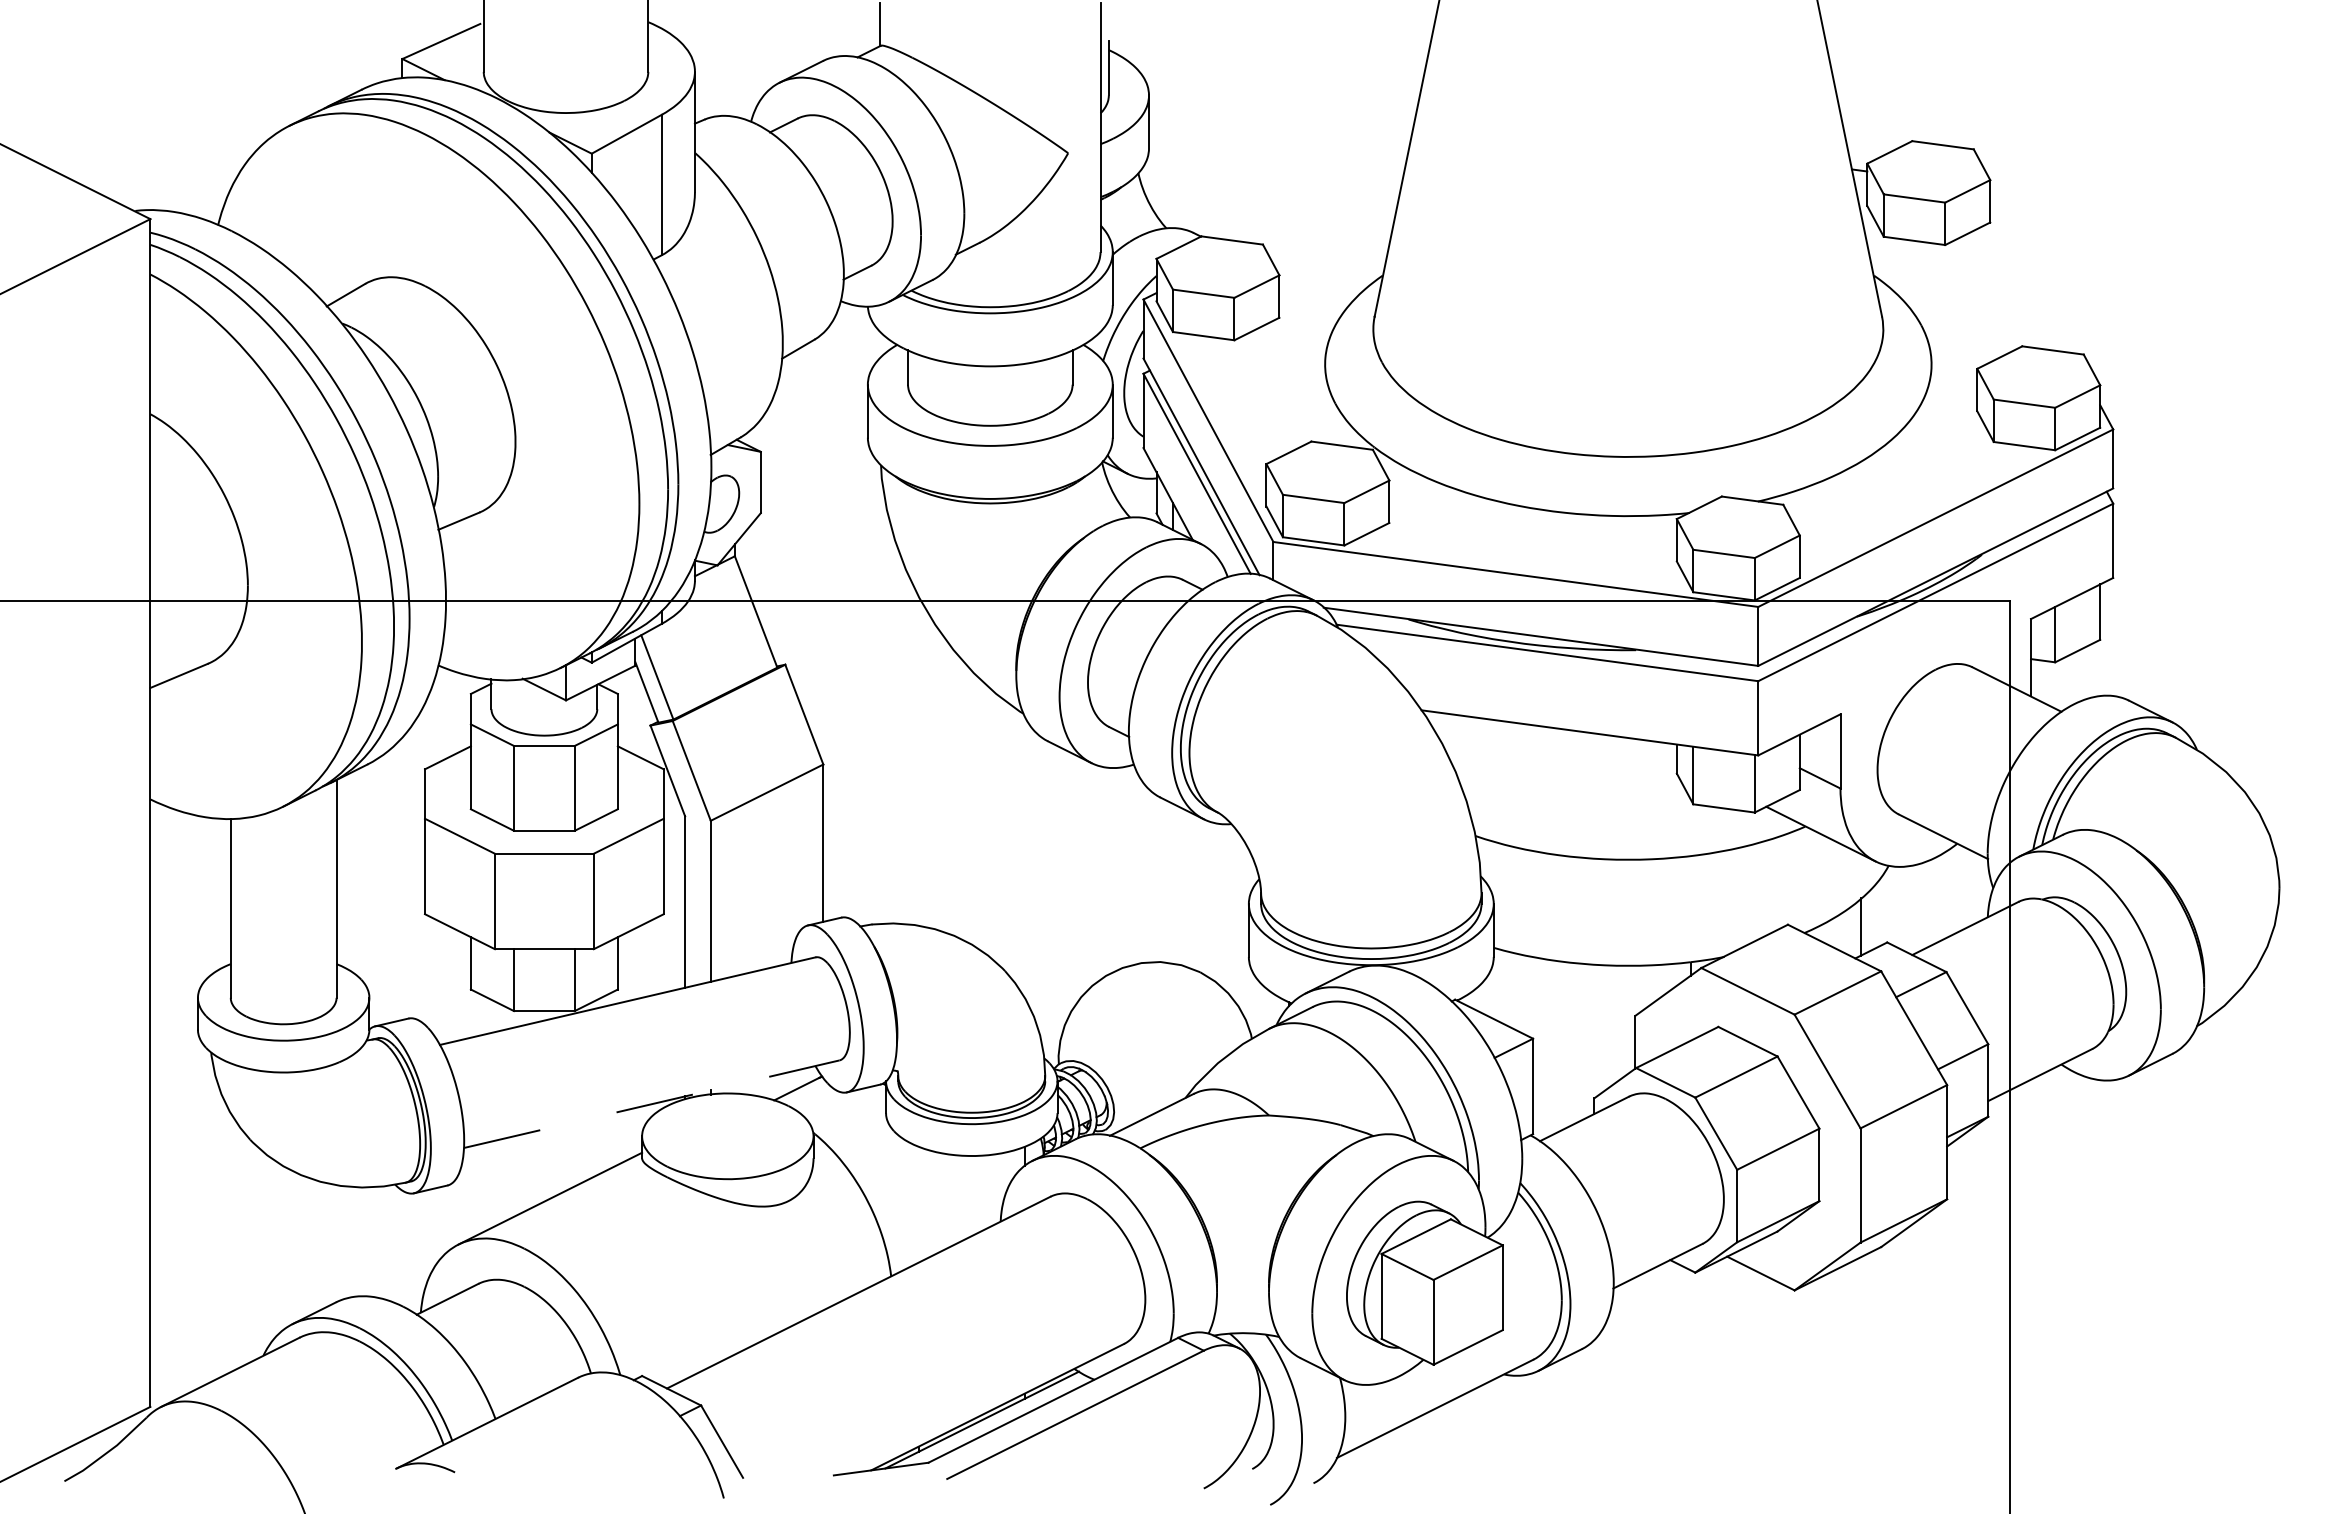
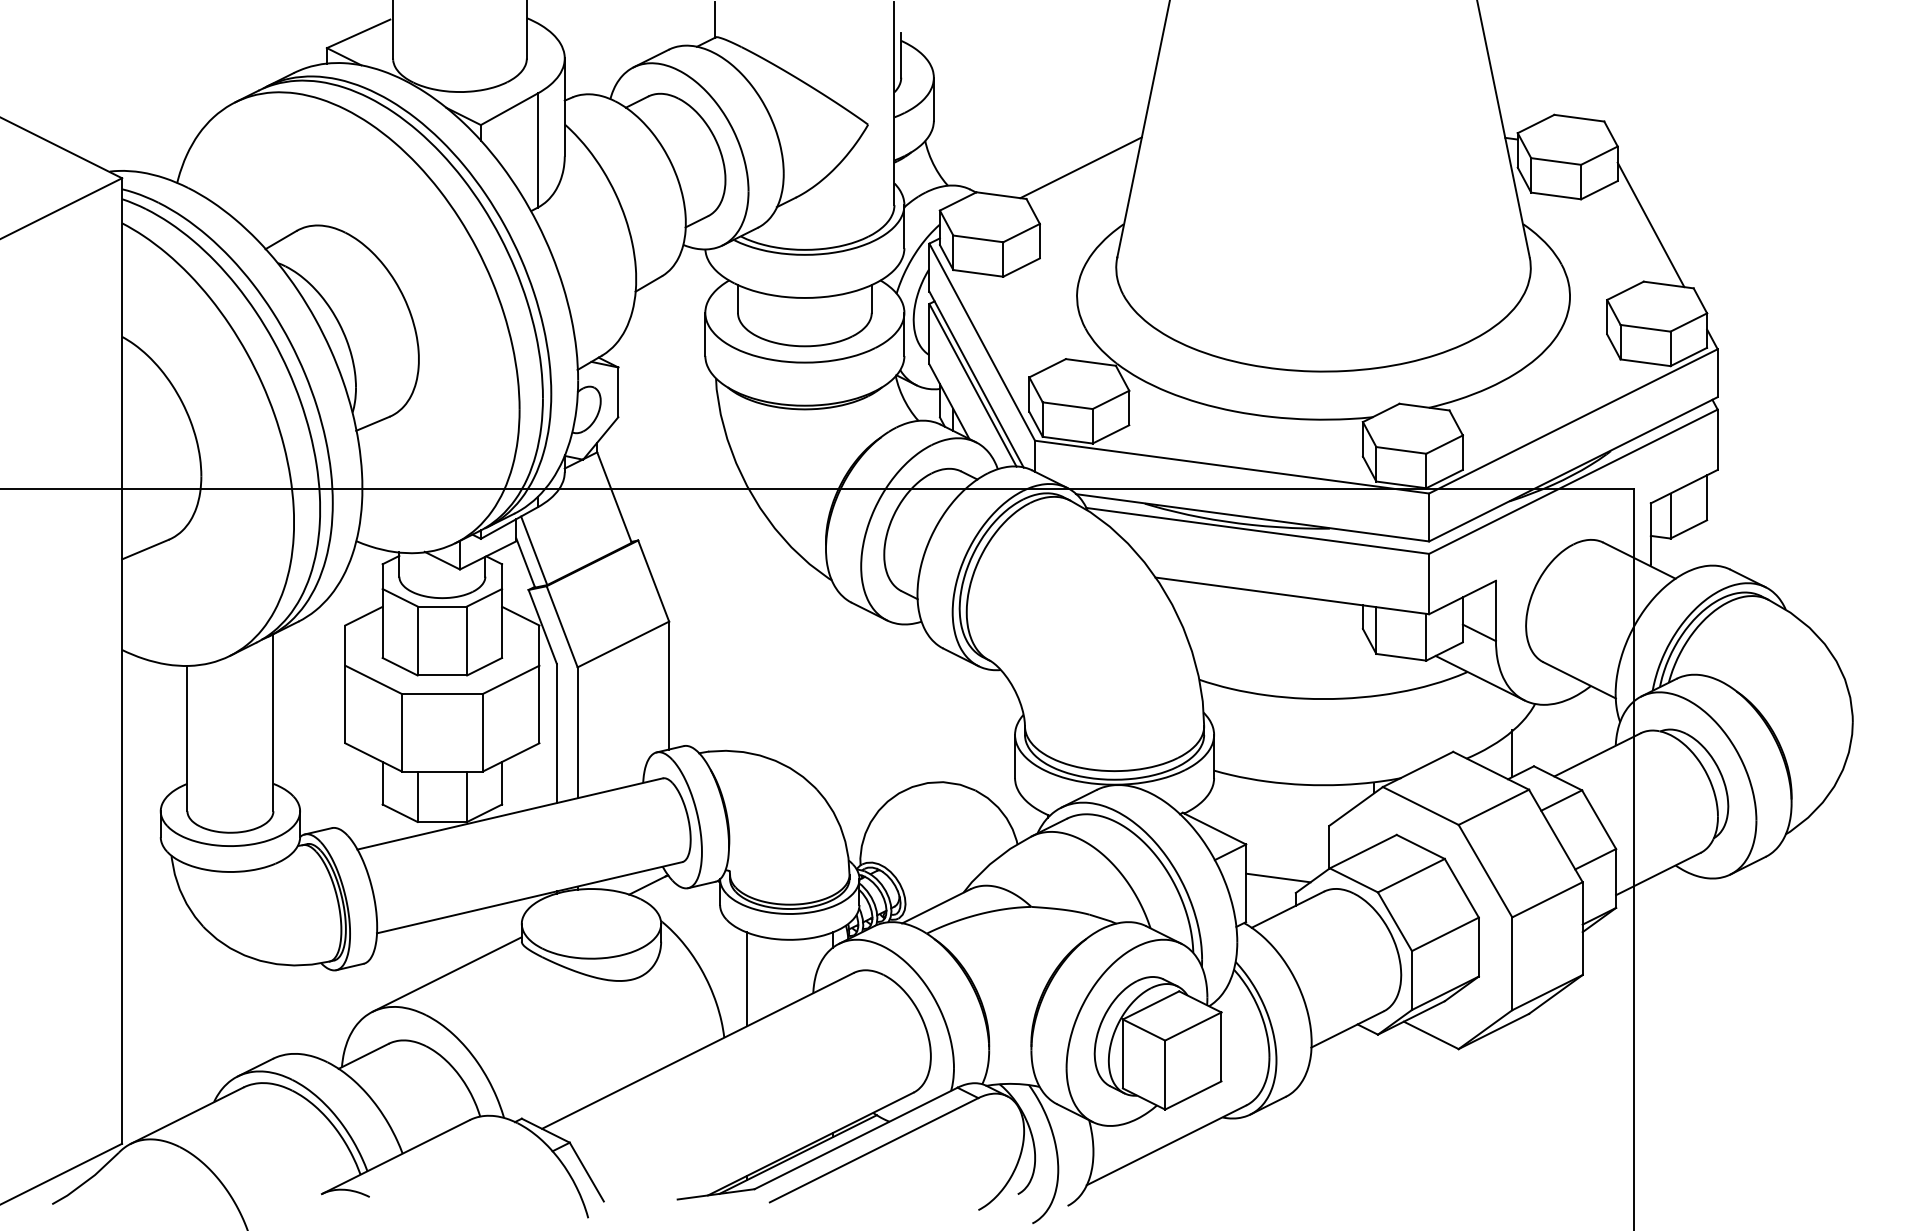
line: (1329, 205) -> (1080, 167), added
line: (2031, 276) -> (1651, 224), added
line: (1572, 1079) -> (1278, 877), added
line: (651, 1104) -> (529, 897), dashed -> solid
line: (918, 1204) -> (746, 979), added

